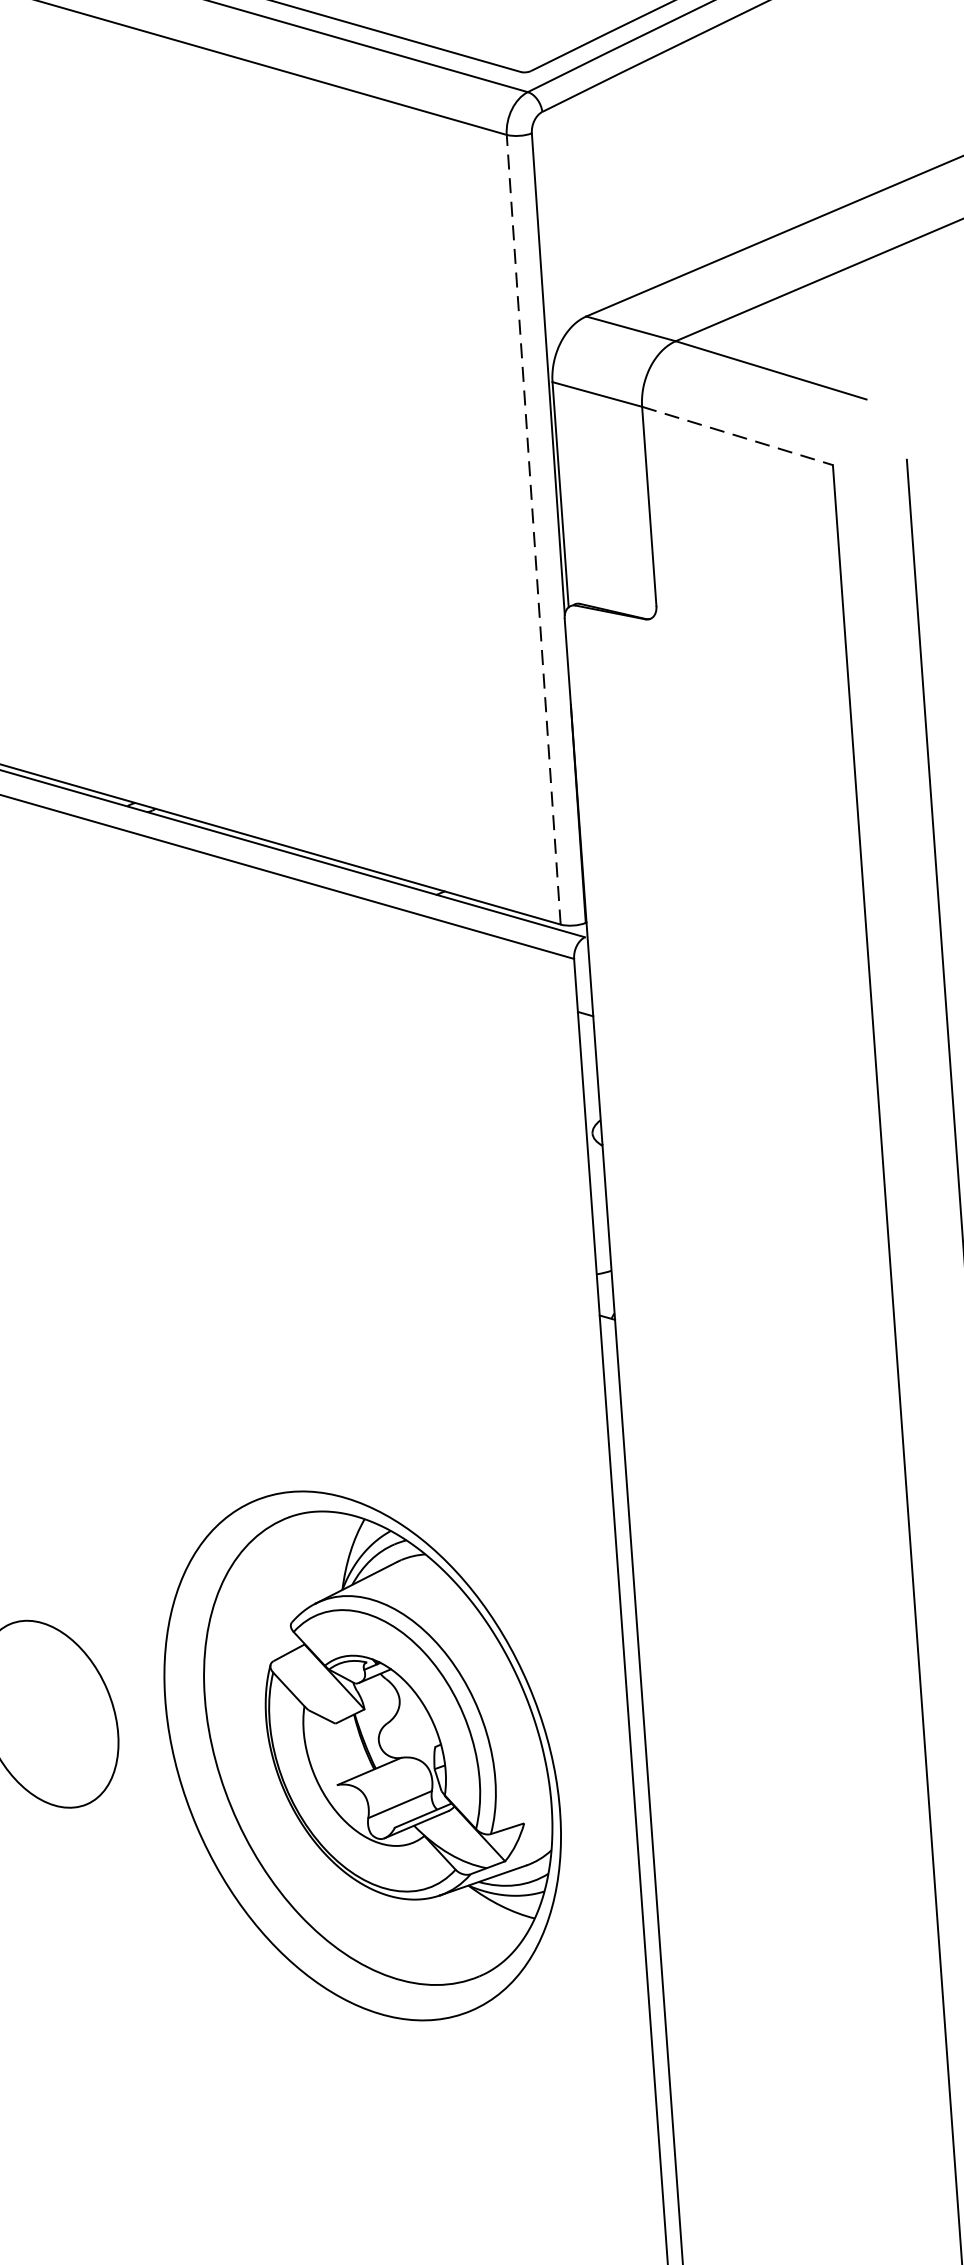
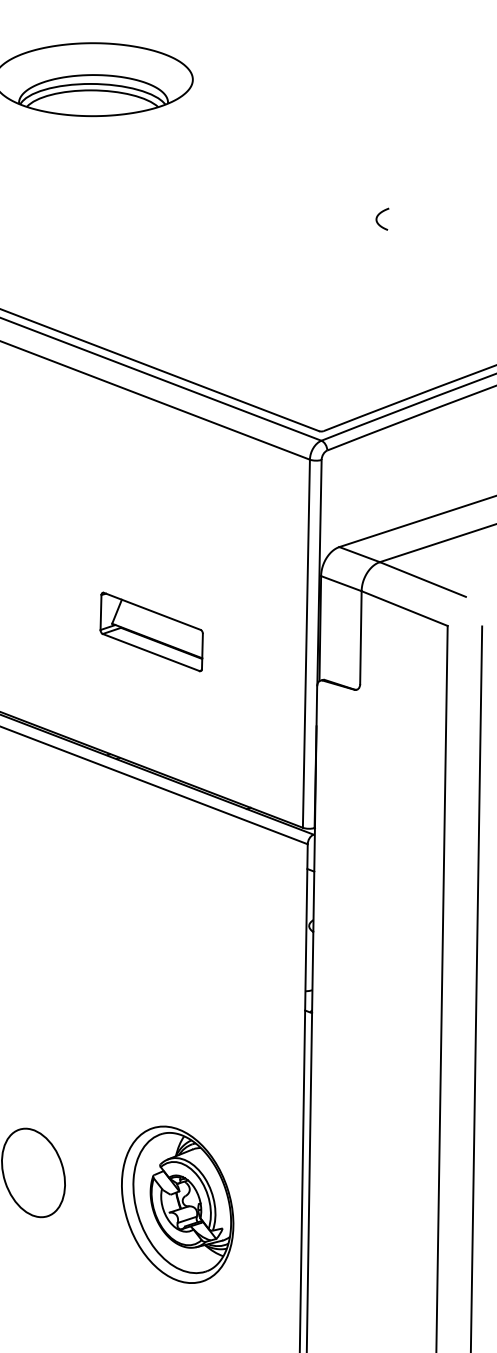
line: (739, 435) -> (405, 608), dashed -> solid
line: (533, 529) -> (306, 643), dashed -> solid
part: (199, 532) -> (151, 631), added
part: (362, 1754) -> (177, 1204), size x0.62

